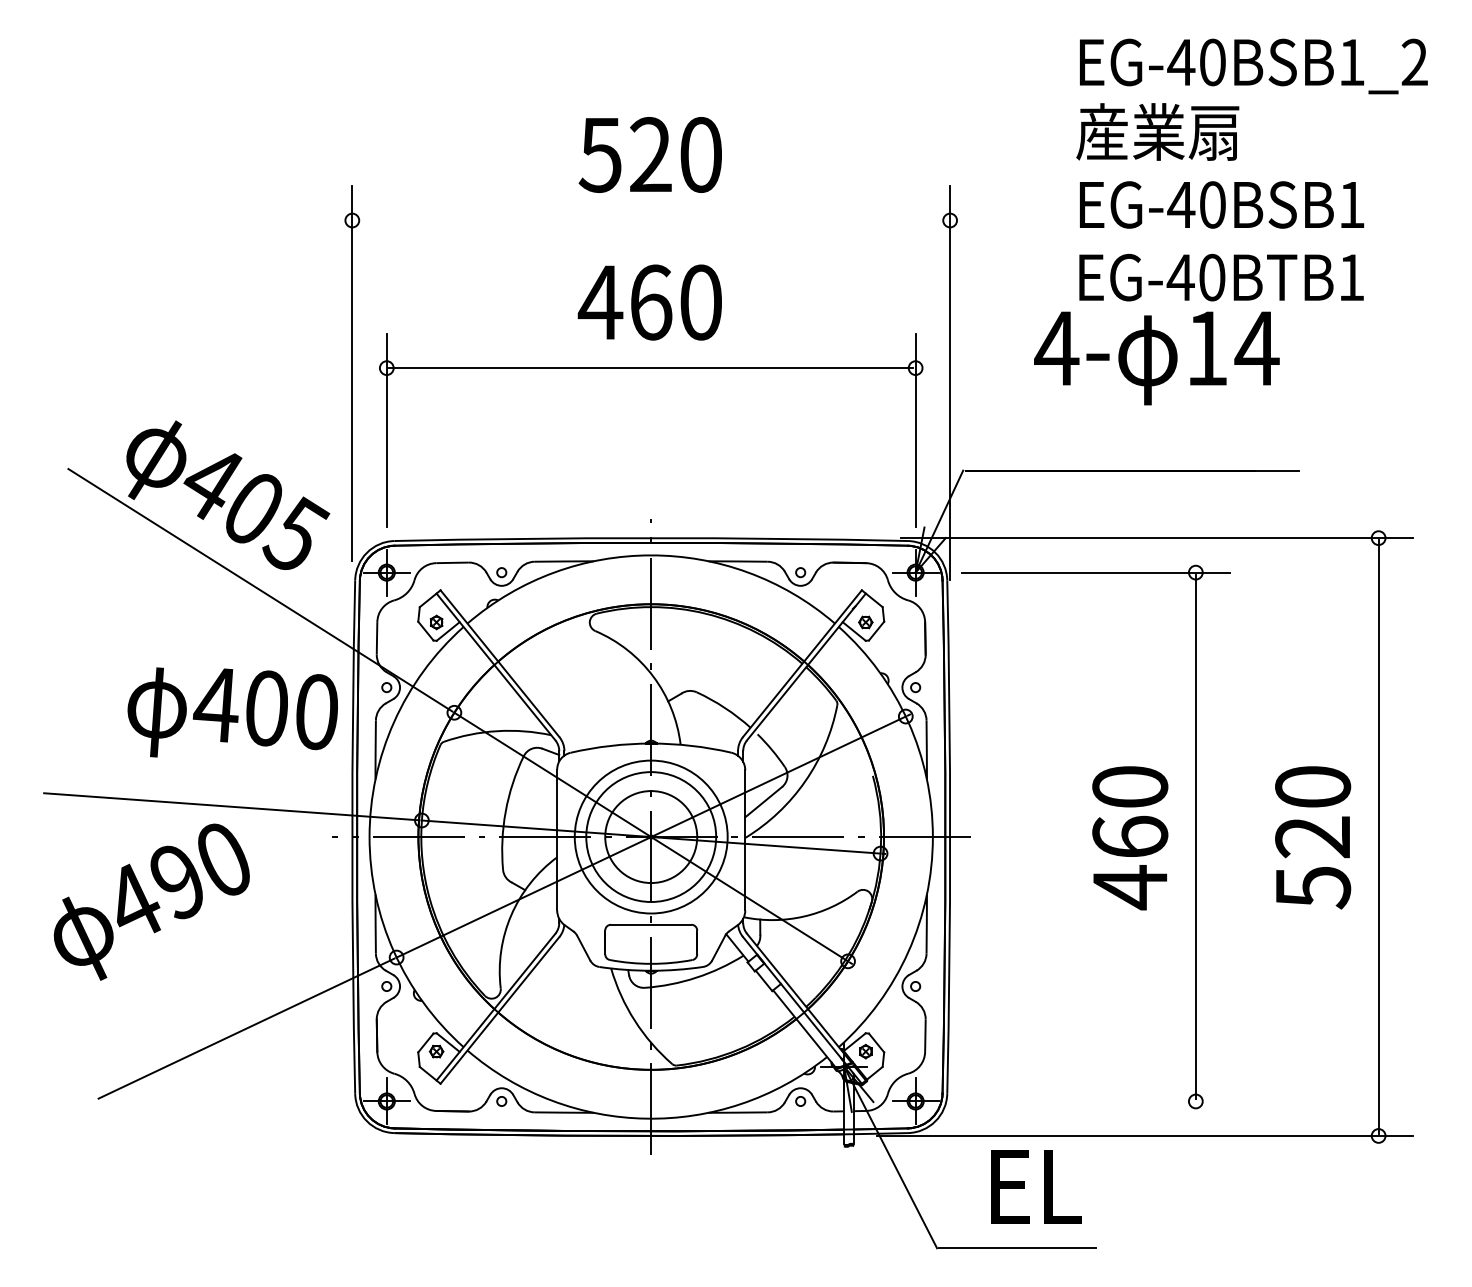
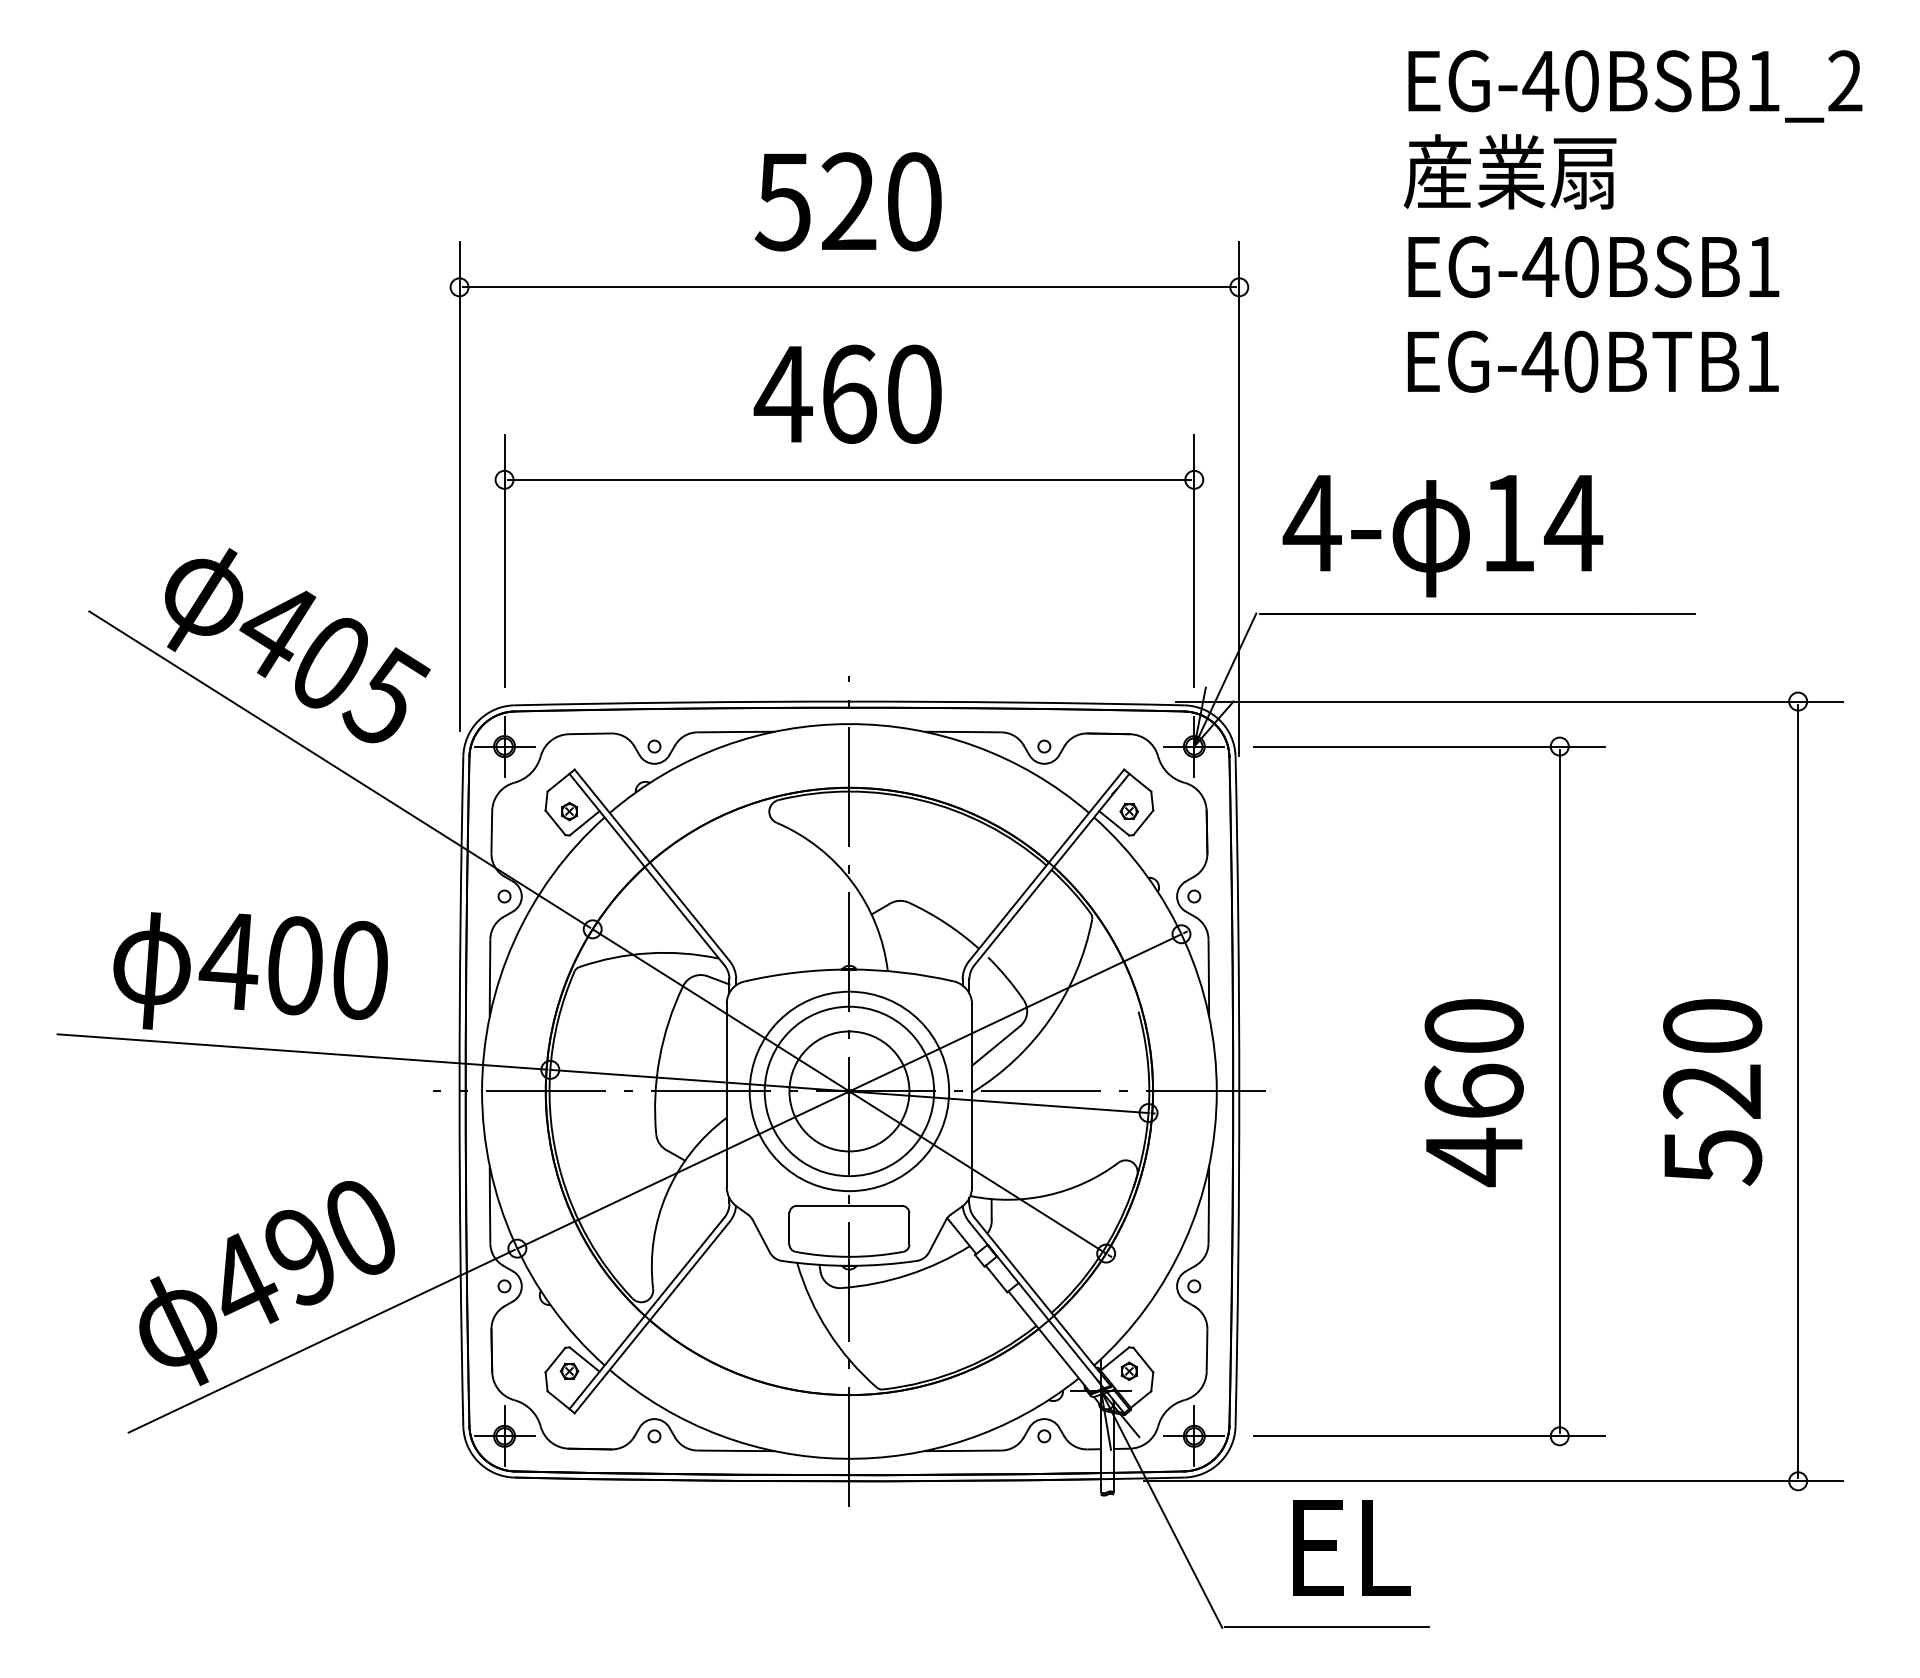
line: (651, 220) -> (849, 287), added
text: (1156, 358) -> (1442, 536), moved
text: (232, 712) -> (250, 970), moved
text: (151, 902) -> (266, 1283), moved
line: (1095, 1101) -> (1429, 1436), added

